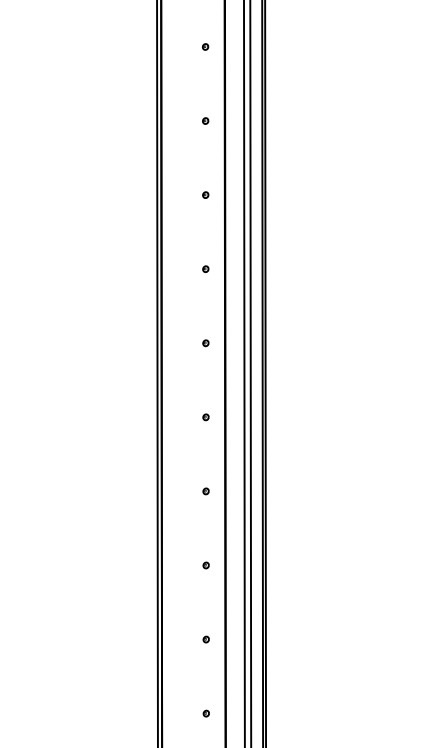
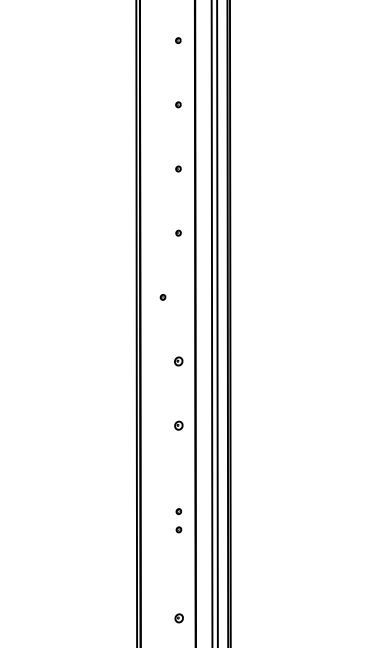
part: (205, 343) -> (162, 297), moved
part: (205, 417) -> (178, 361), size x1.6
part: (205, 491) -> (178, 425), size x1.6
part: (205, 565) -> (178, 511), moved
part: (205, 639) -> (178, 529), moved
part: (205, 713) -> (178, 618), size x1.6

